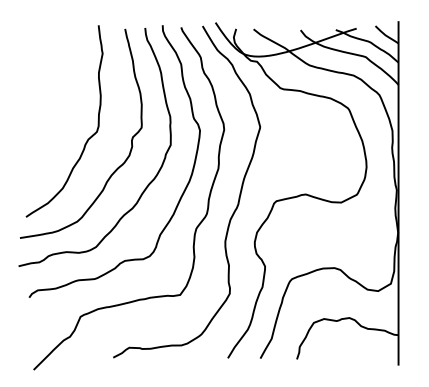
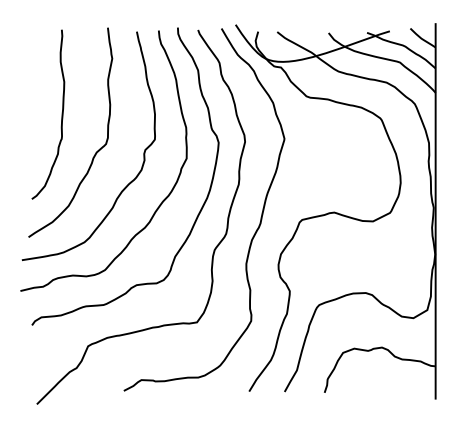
curve: (56, 104) -> (61, 114), added

